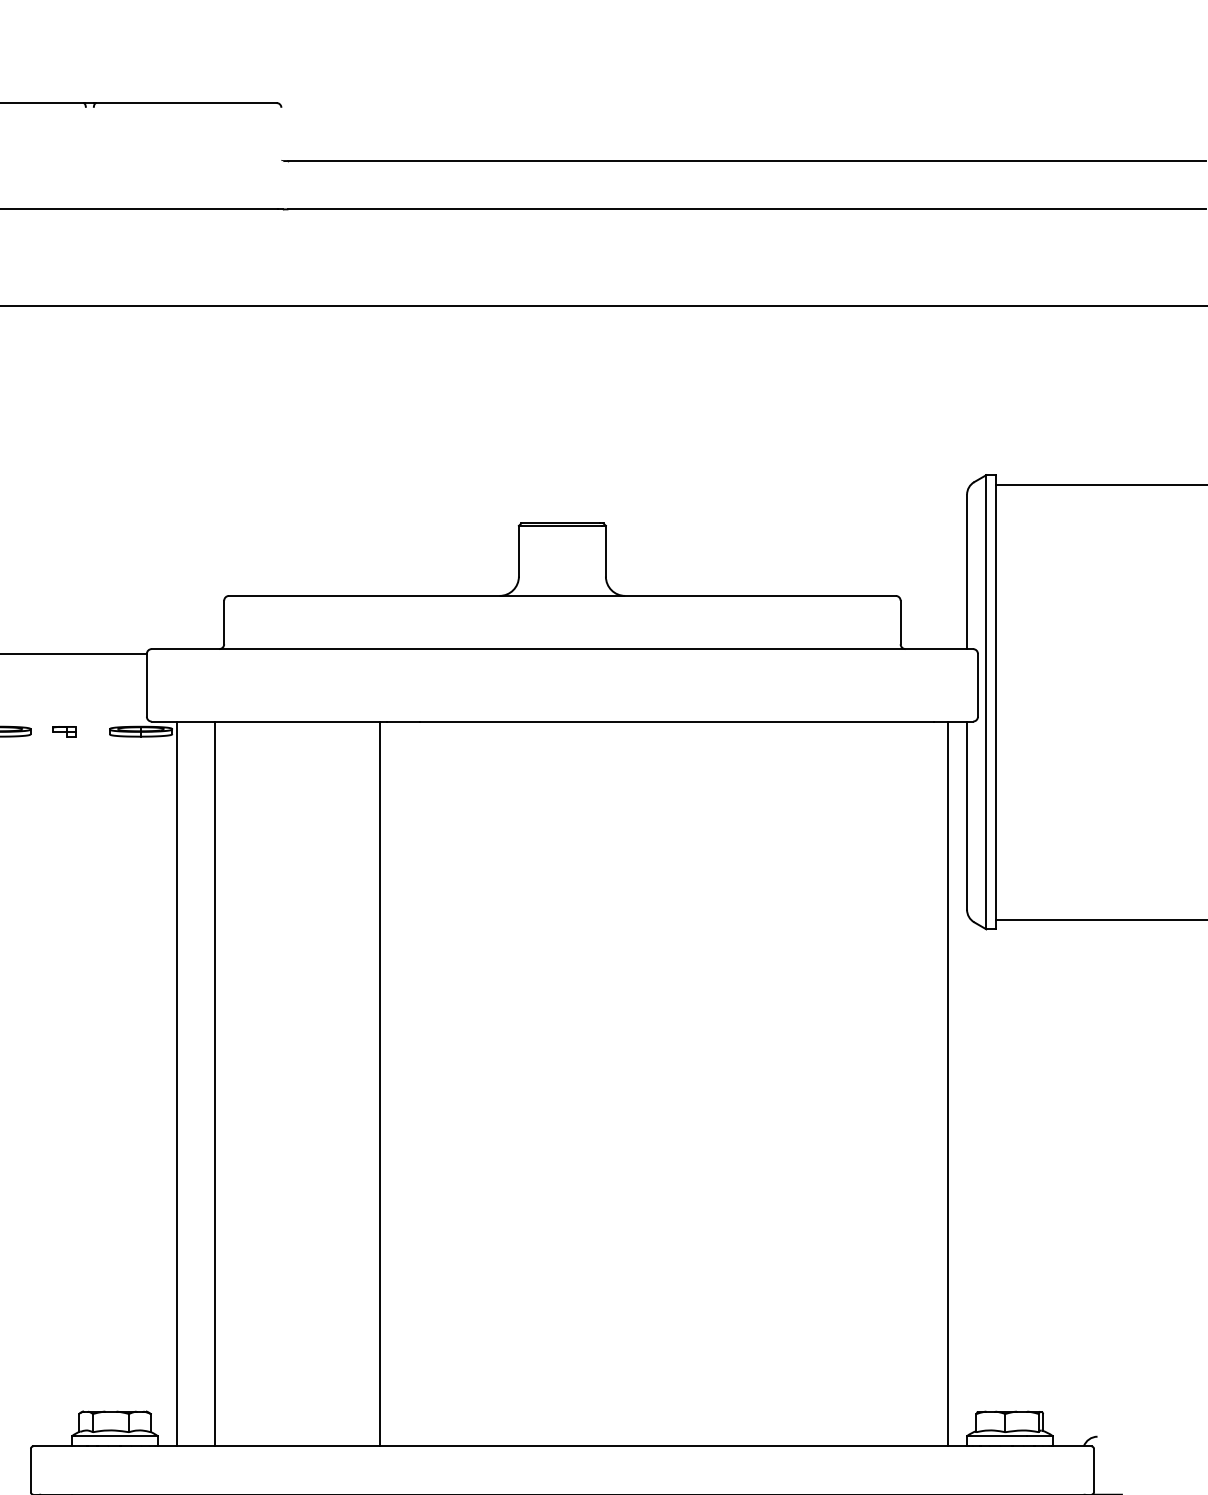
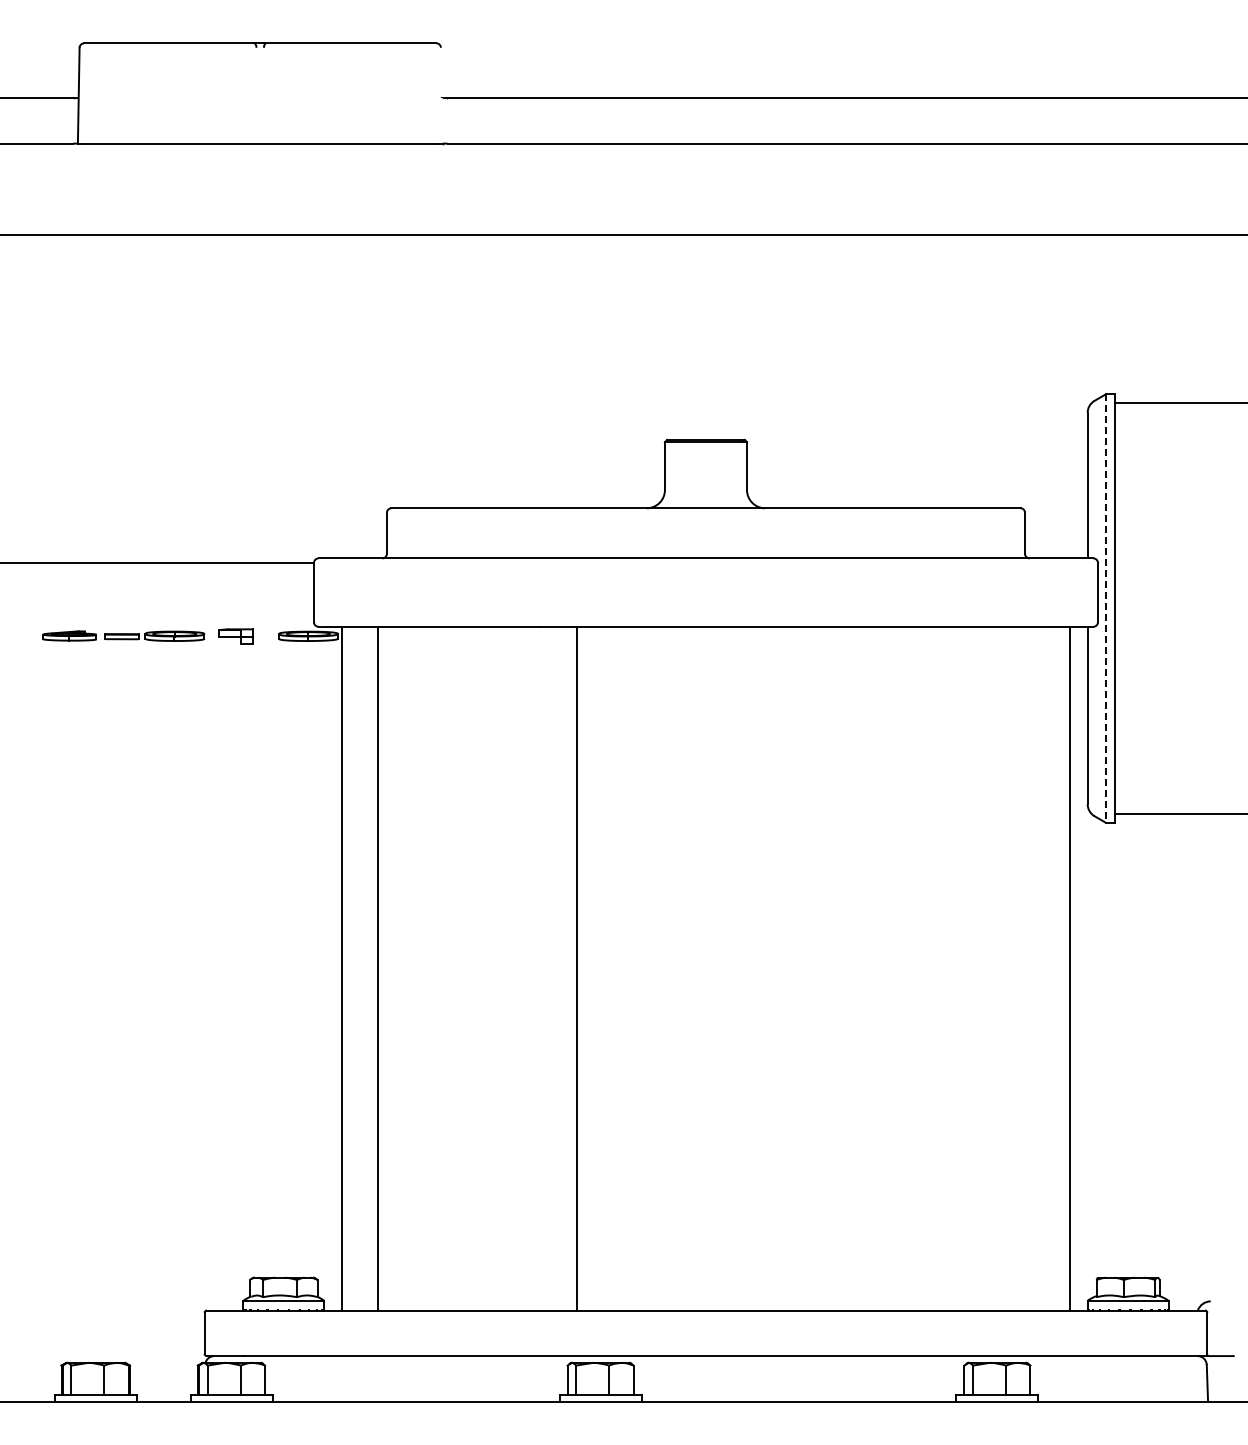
line: (985, 703) -> (1105, 609), solid -> dashed
part: (63, 730) -> (235, 635), size x1.6
line: (380, 1083) -> (577, 968), moved

